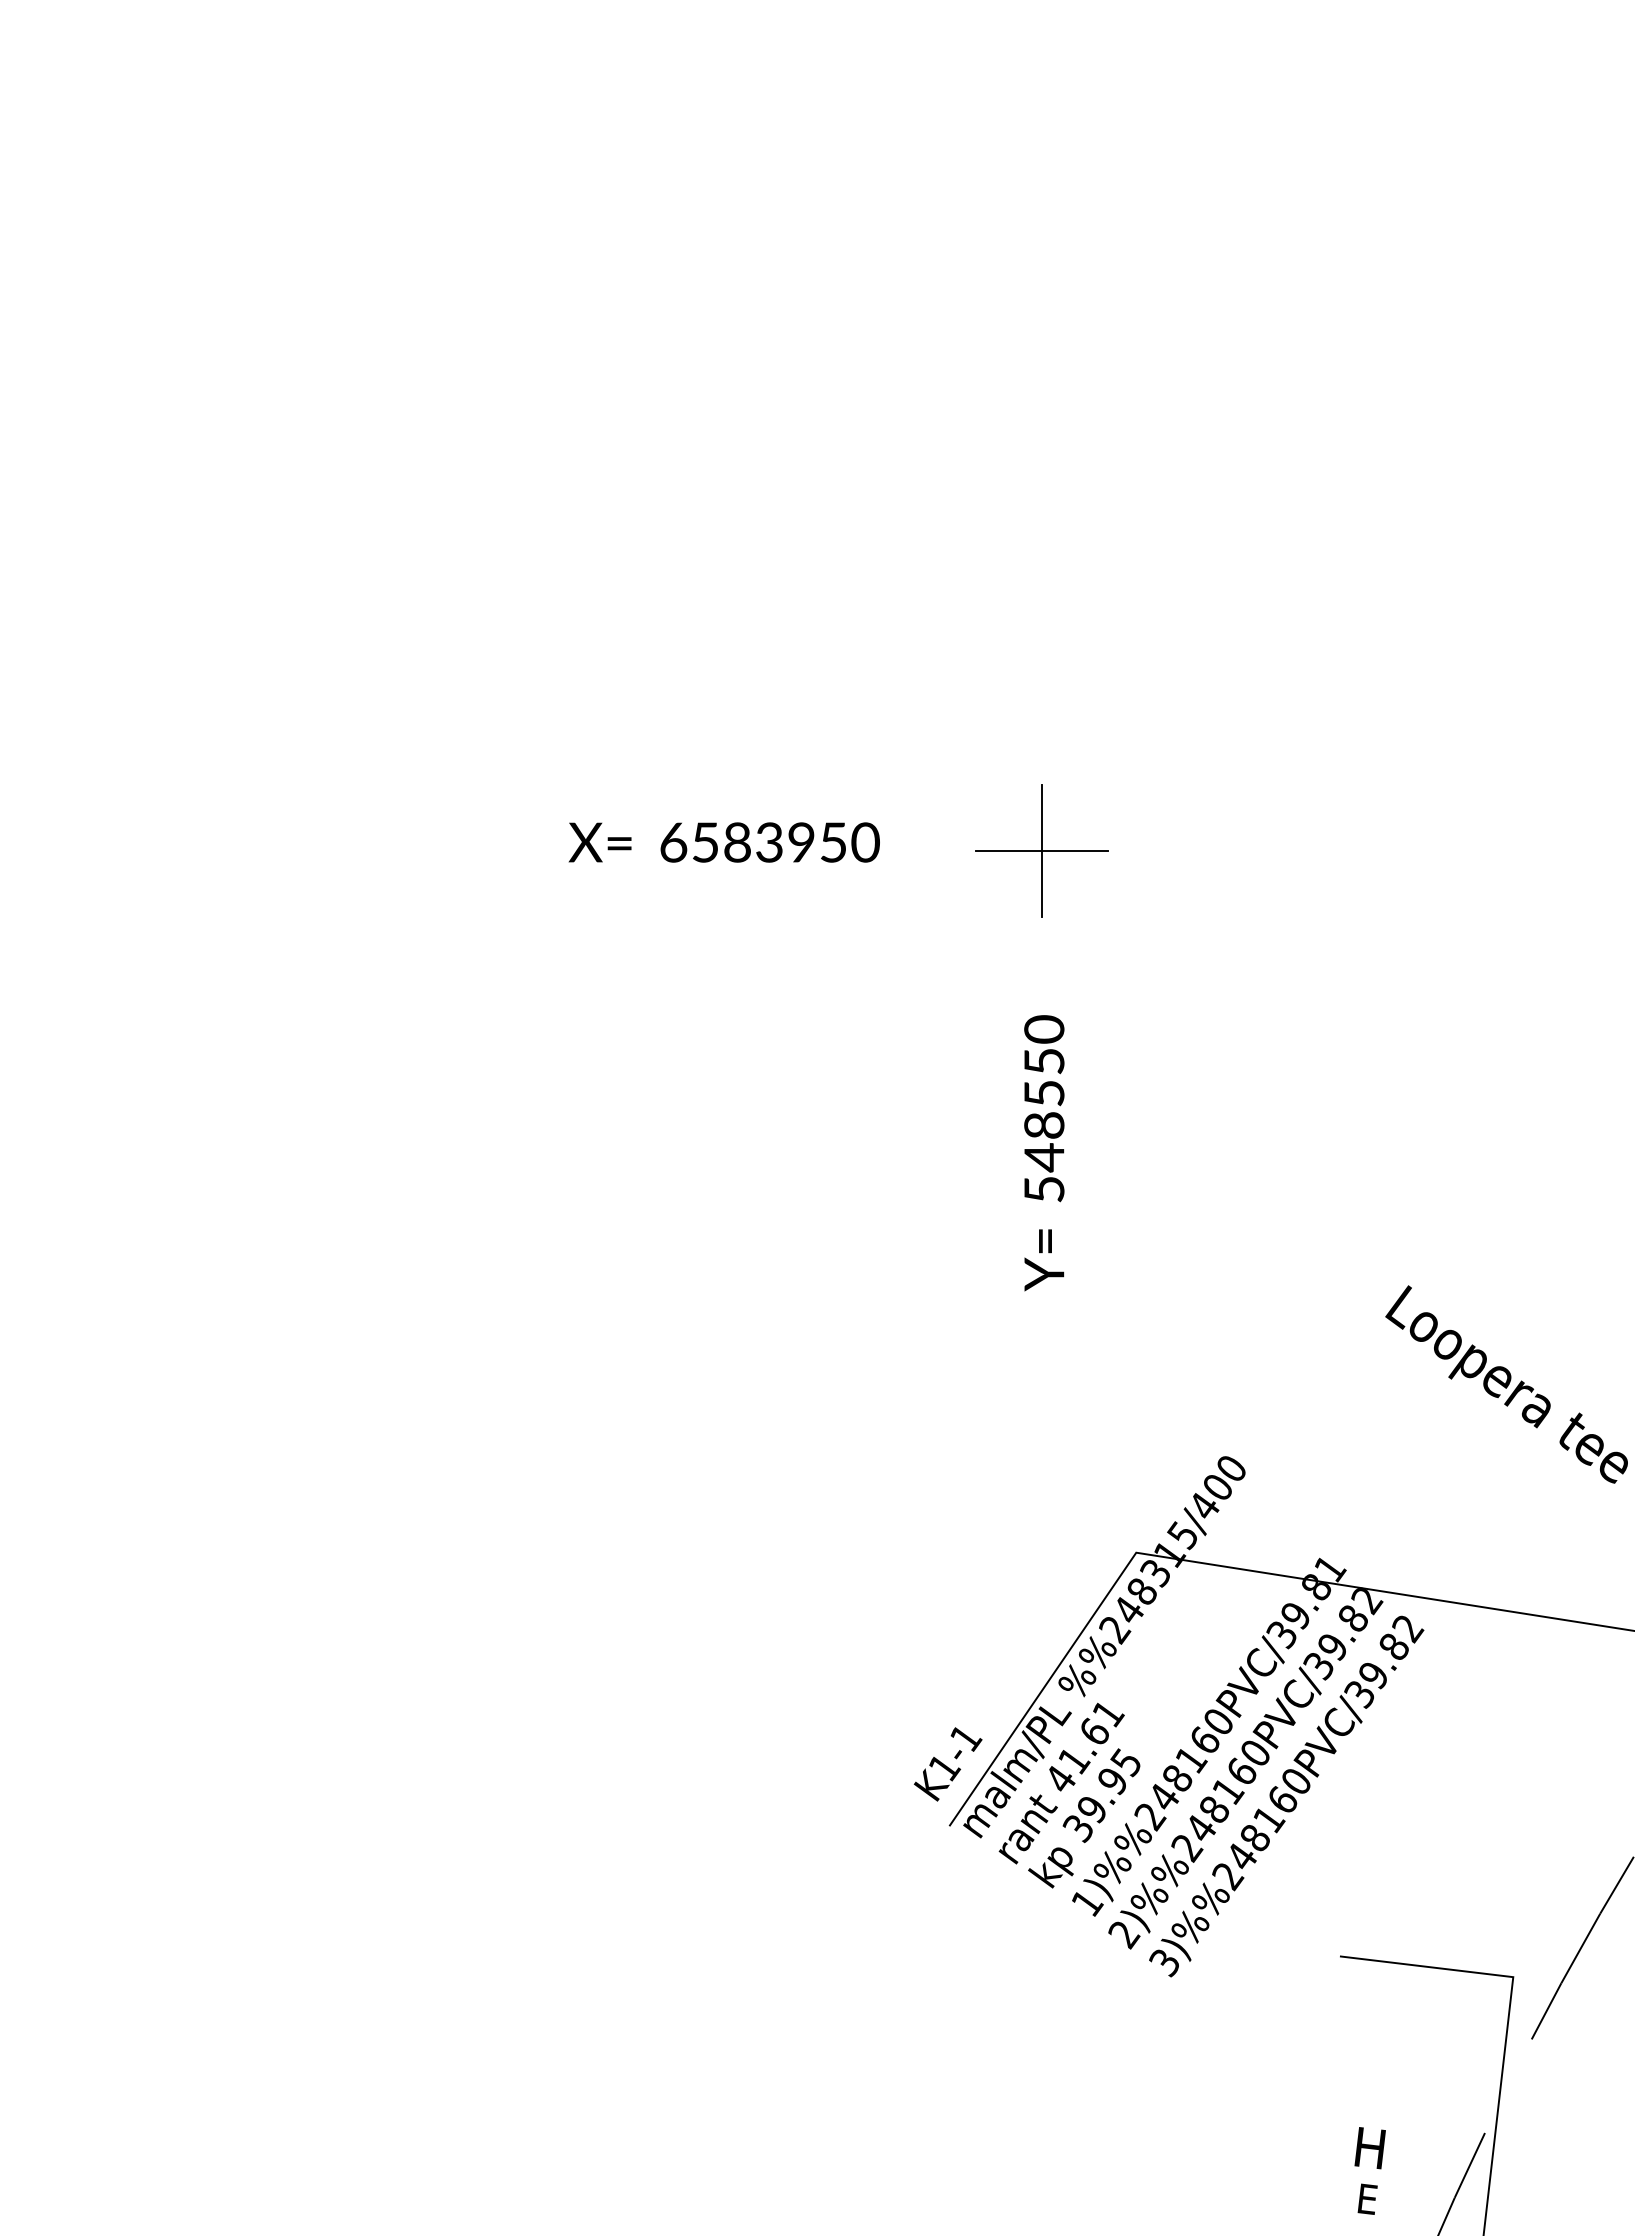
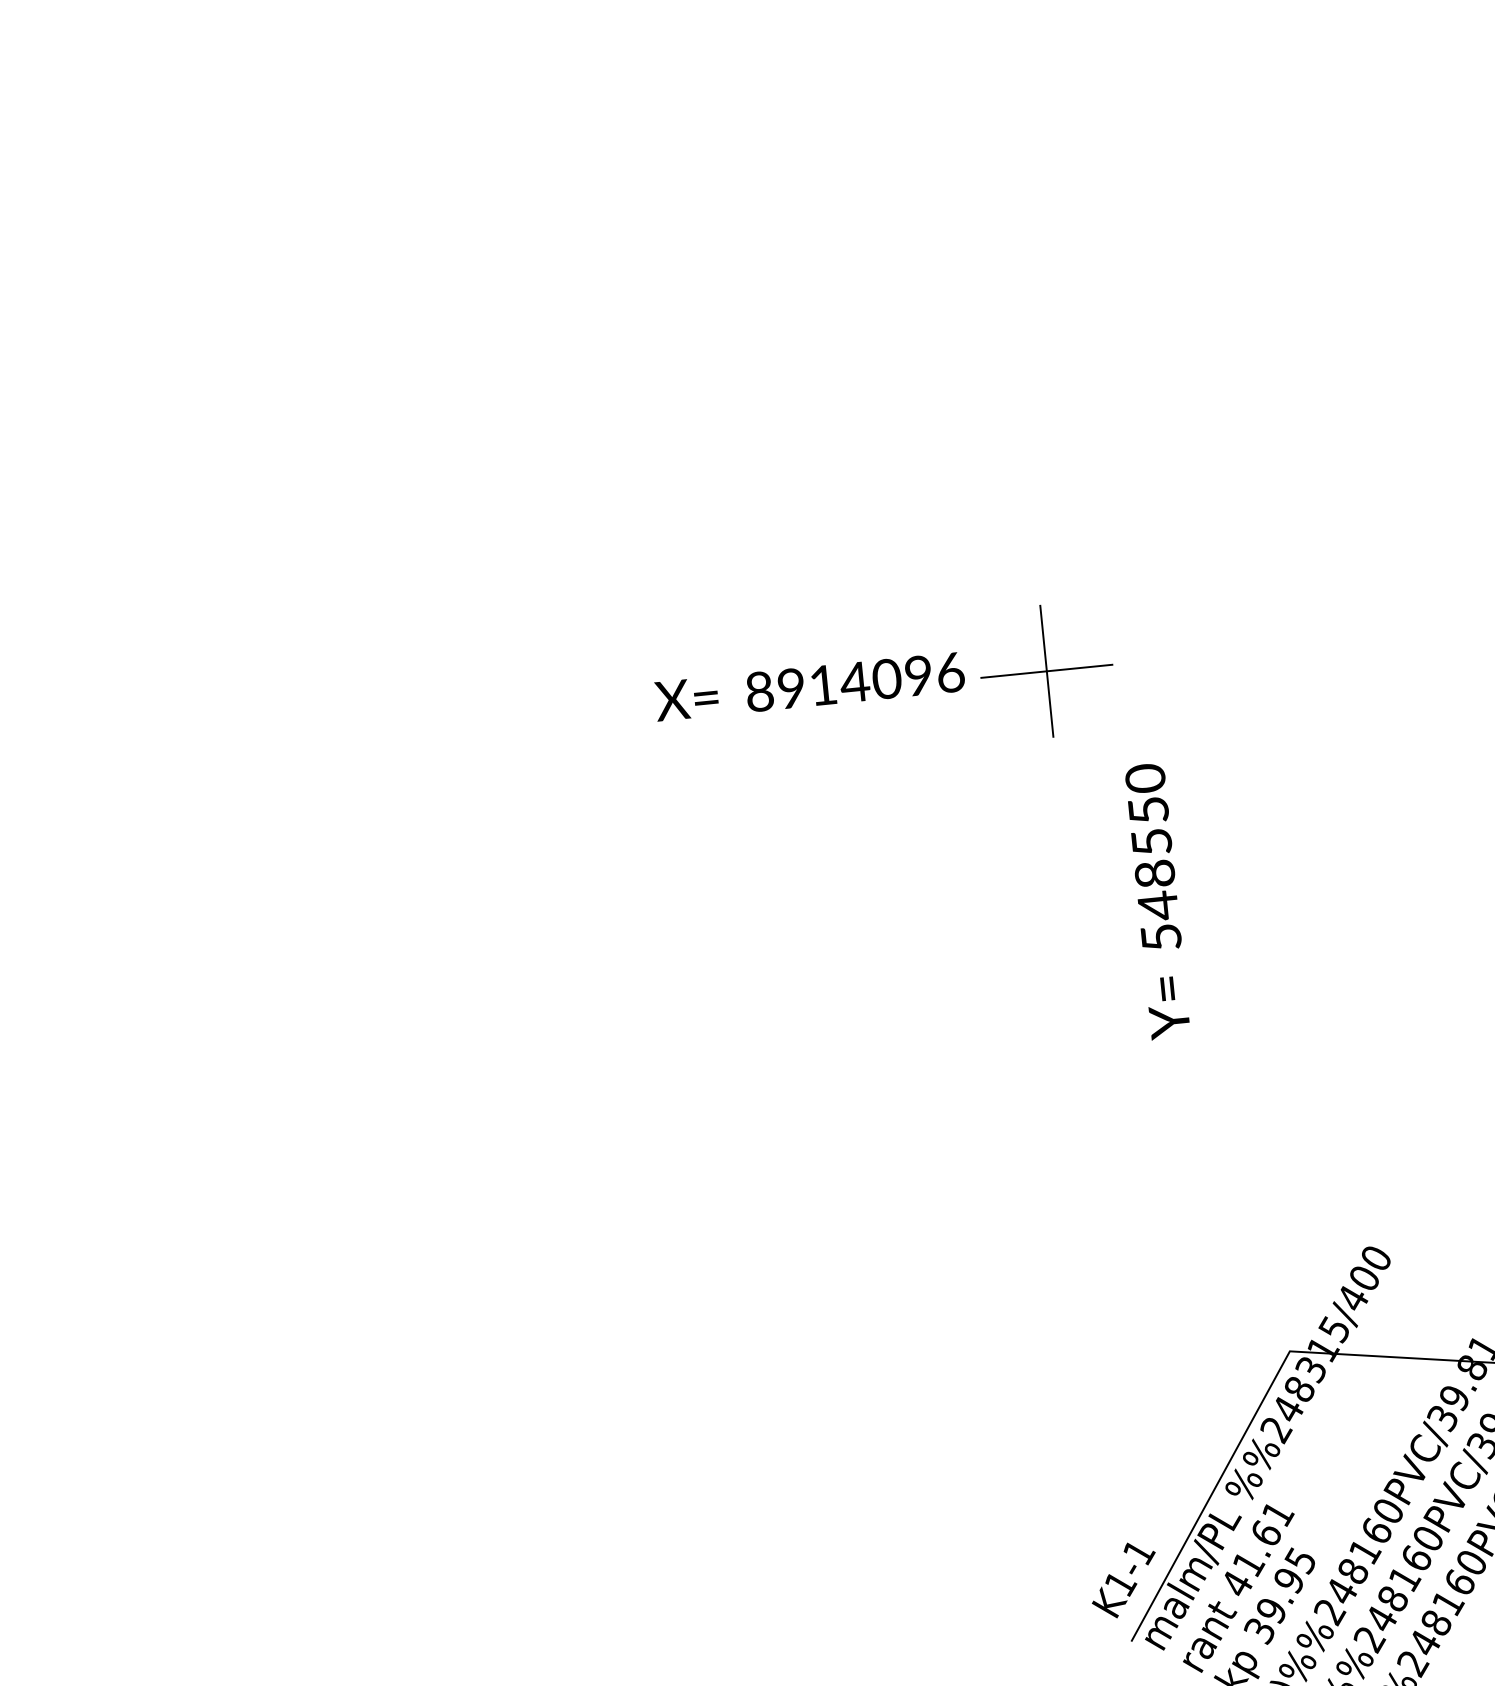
text: (769, 842) -> (855, 682), 6583950 -> 8914096
part: (1041, 850) -> (1046, 671), moved
text: (1044, 1153) -> (1157, 901), moved

